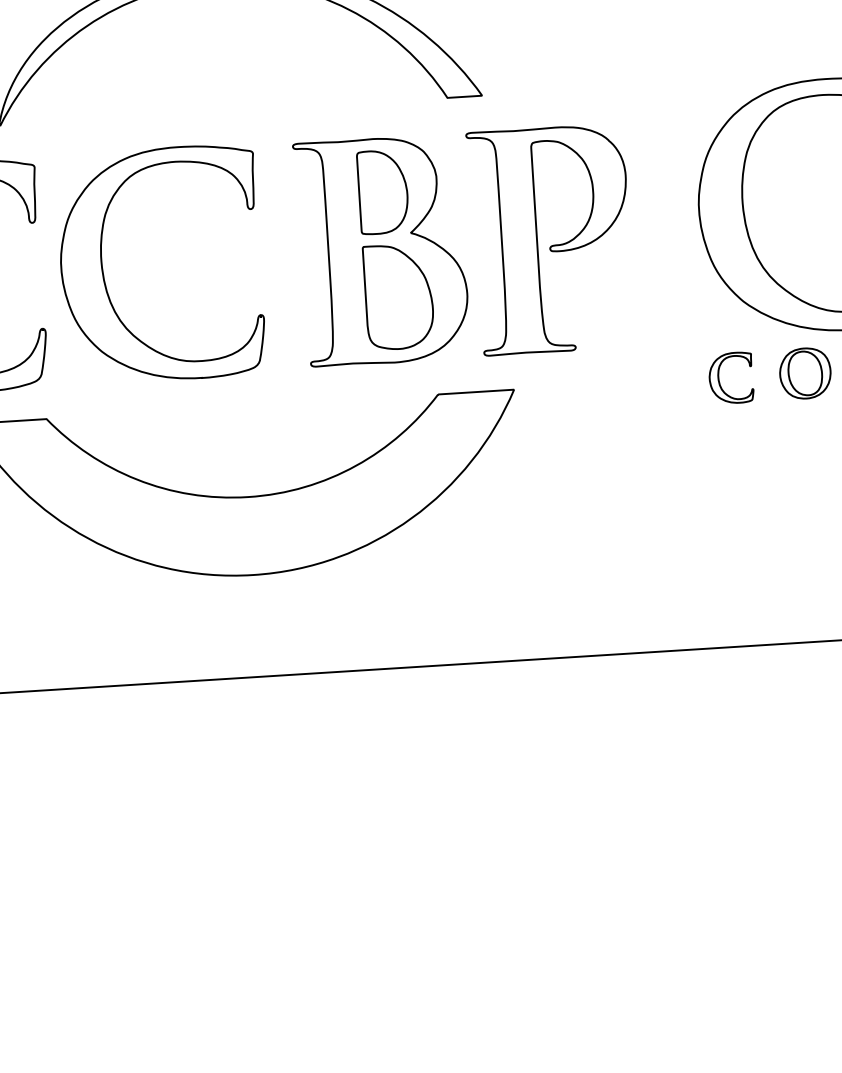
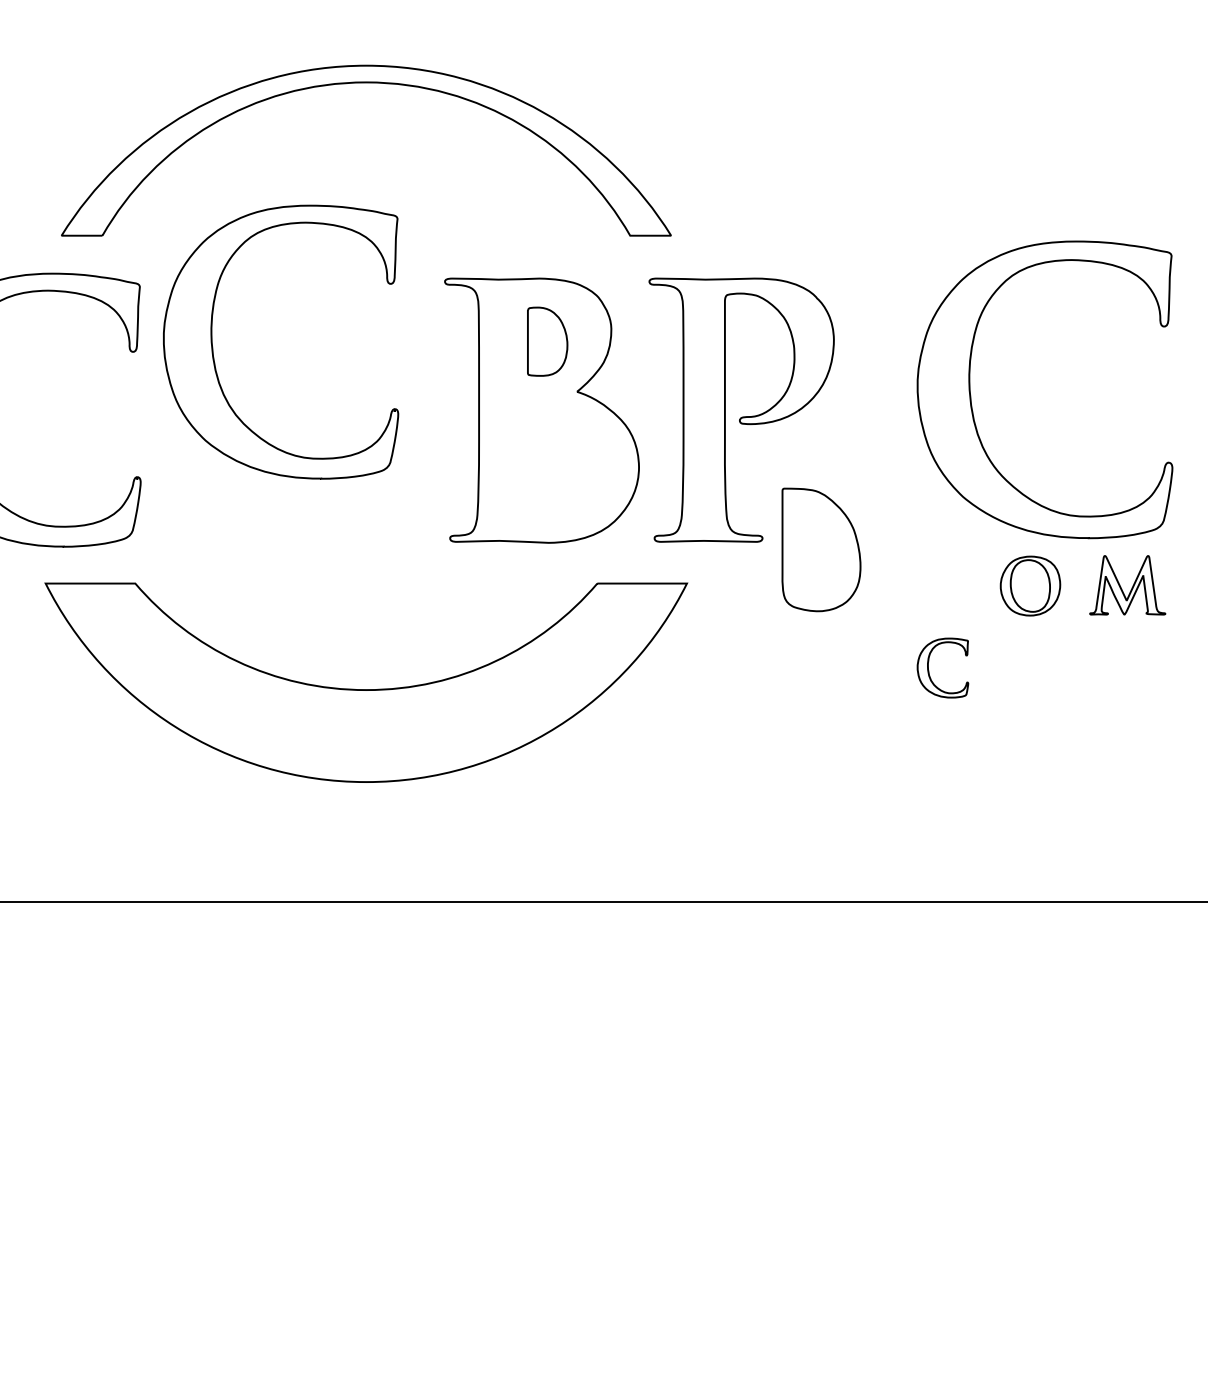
part: (383, 191) -> (547, 341), size x0.7
part: (103, 272) -> (213, 347), moved
part: (398, 296) -> (821, 549), moved
part: (719, 380) -> (929, 670), moved

